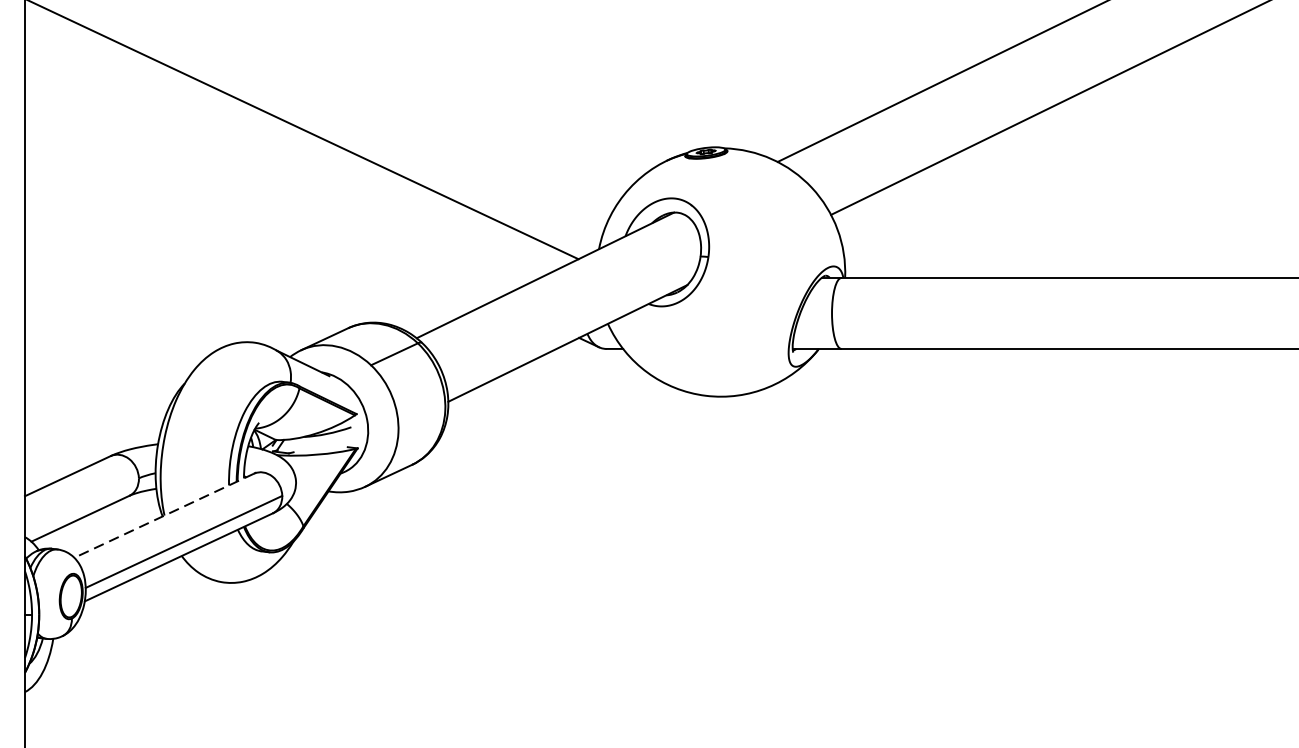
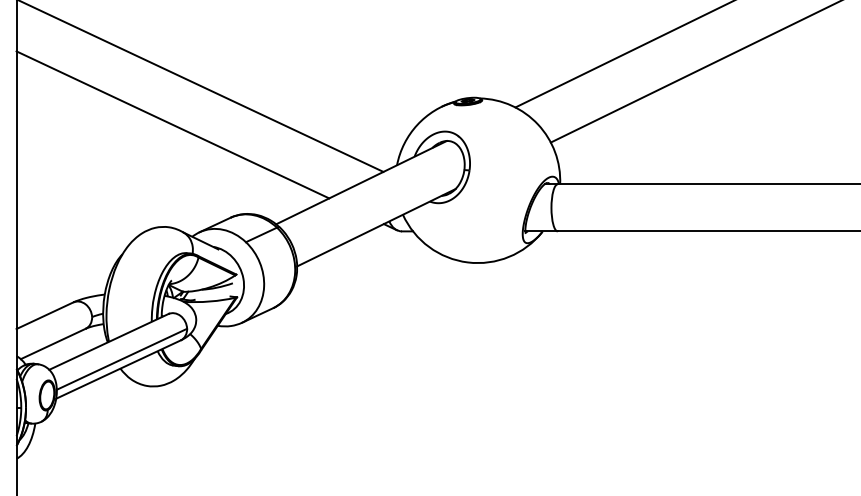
line: (260, 187) -> (172, 124), added
line: (163, 515) -> (108, 341), dashed -> solid

